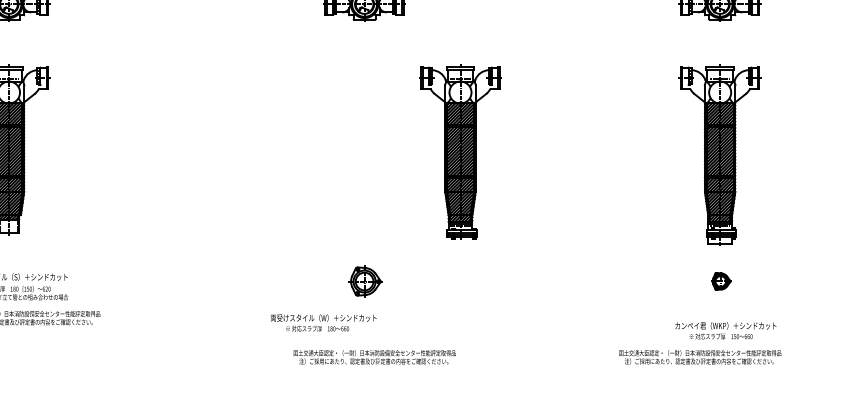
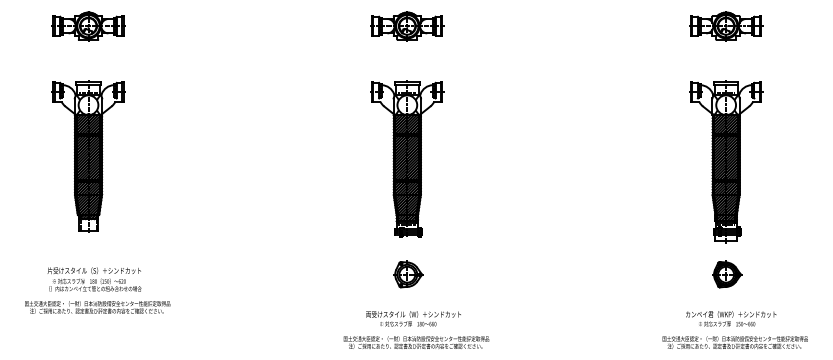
part: (460, 151) -> (407, 158), moved
part: (721, 281) -> (727, 274), size x1.67
text: (323, 322) -> (413, 318), moved
text: (699, 357) -> (734, 342), moved

